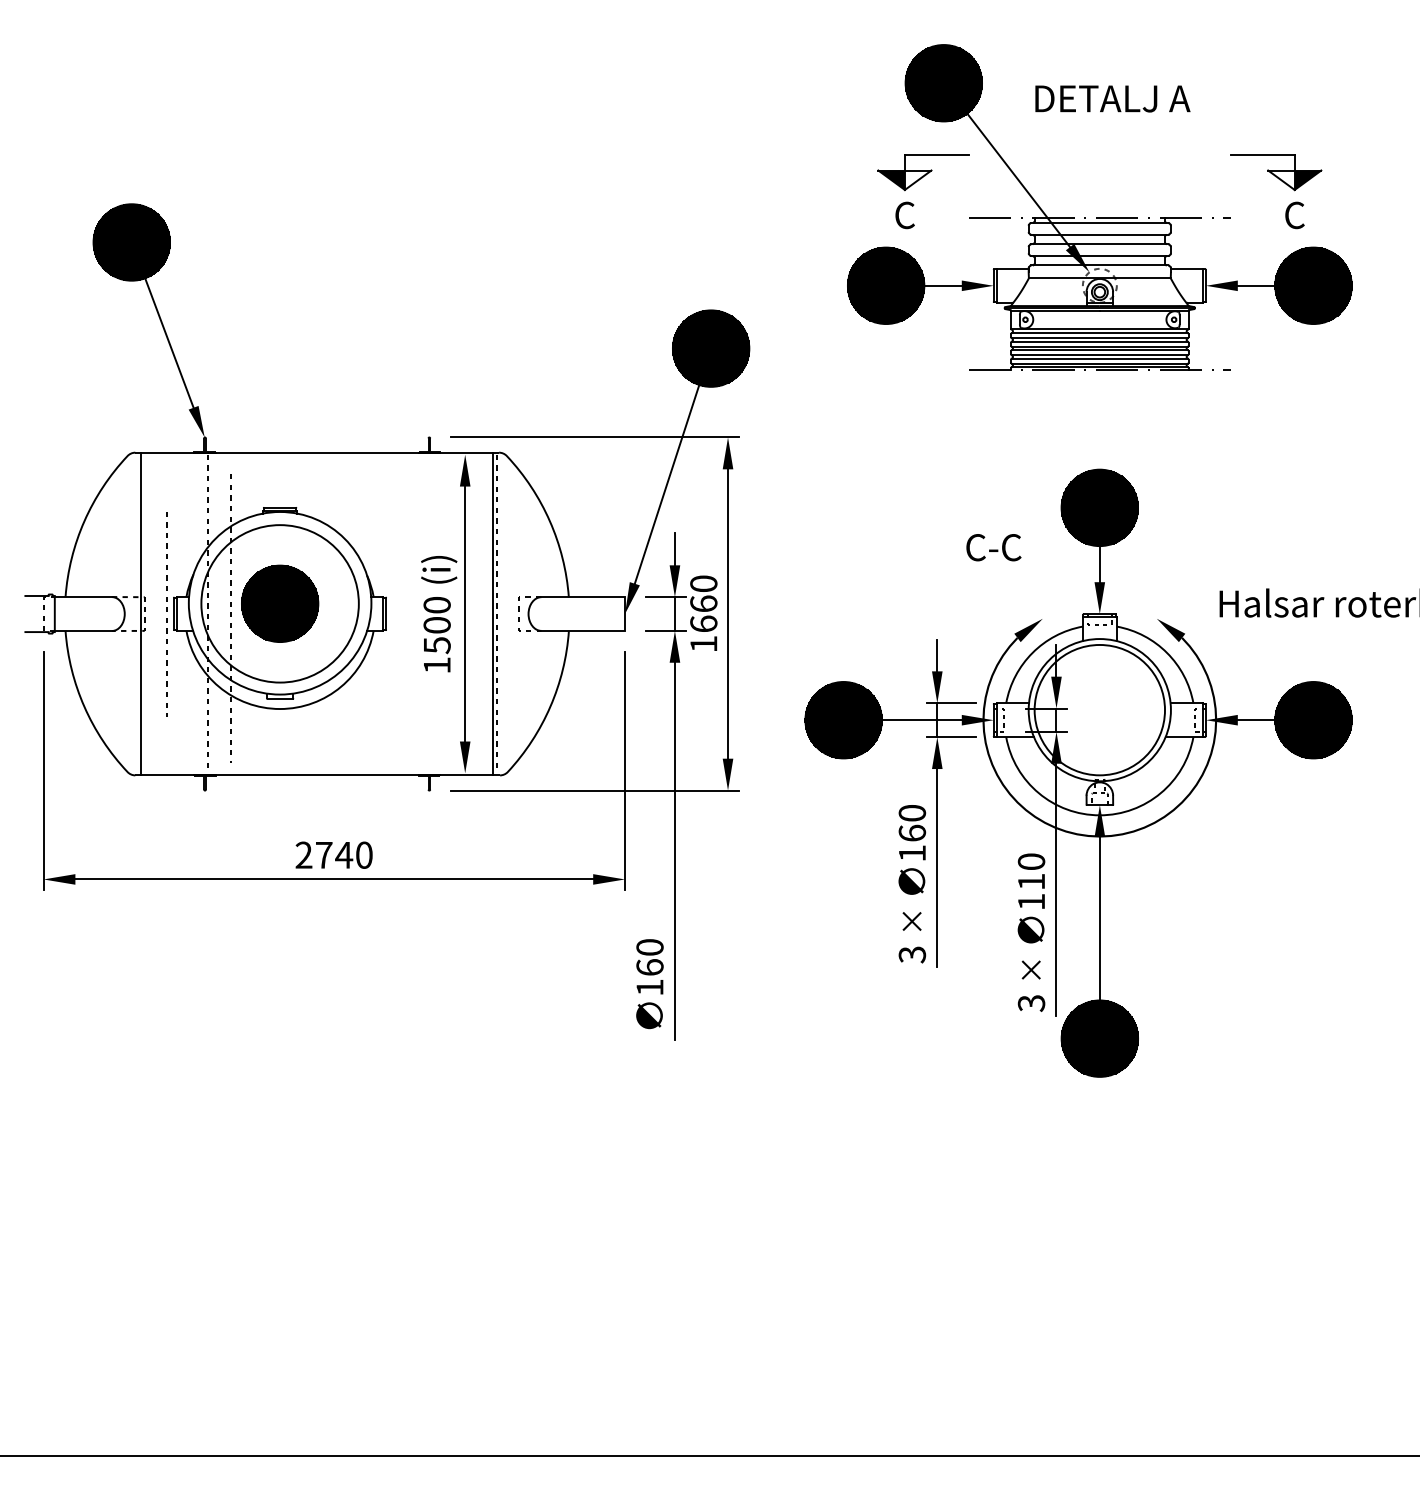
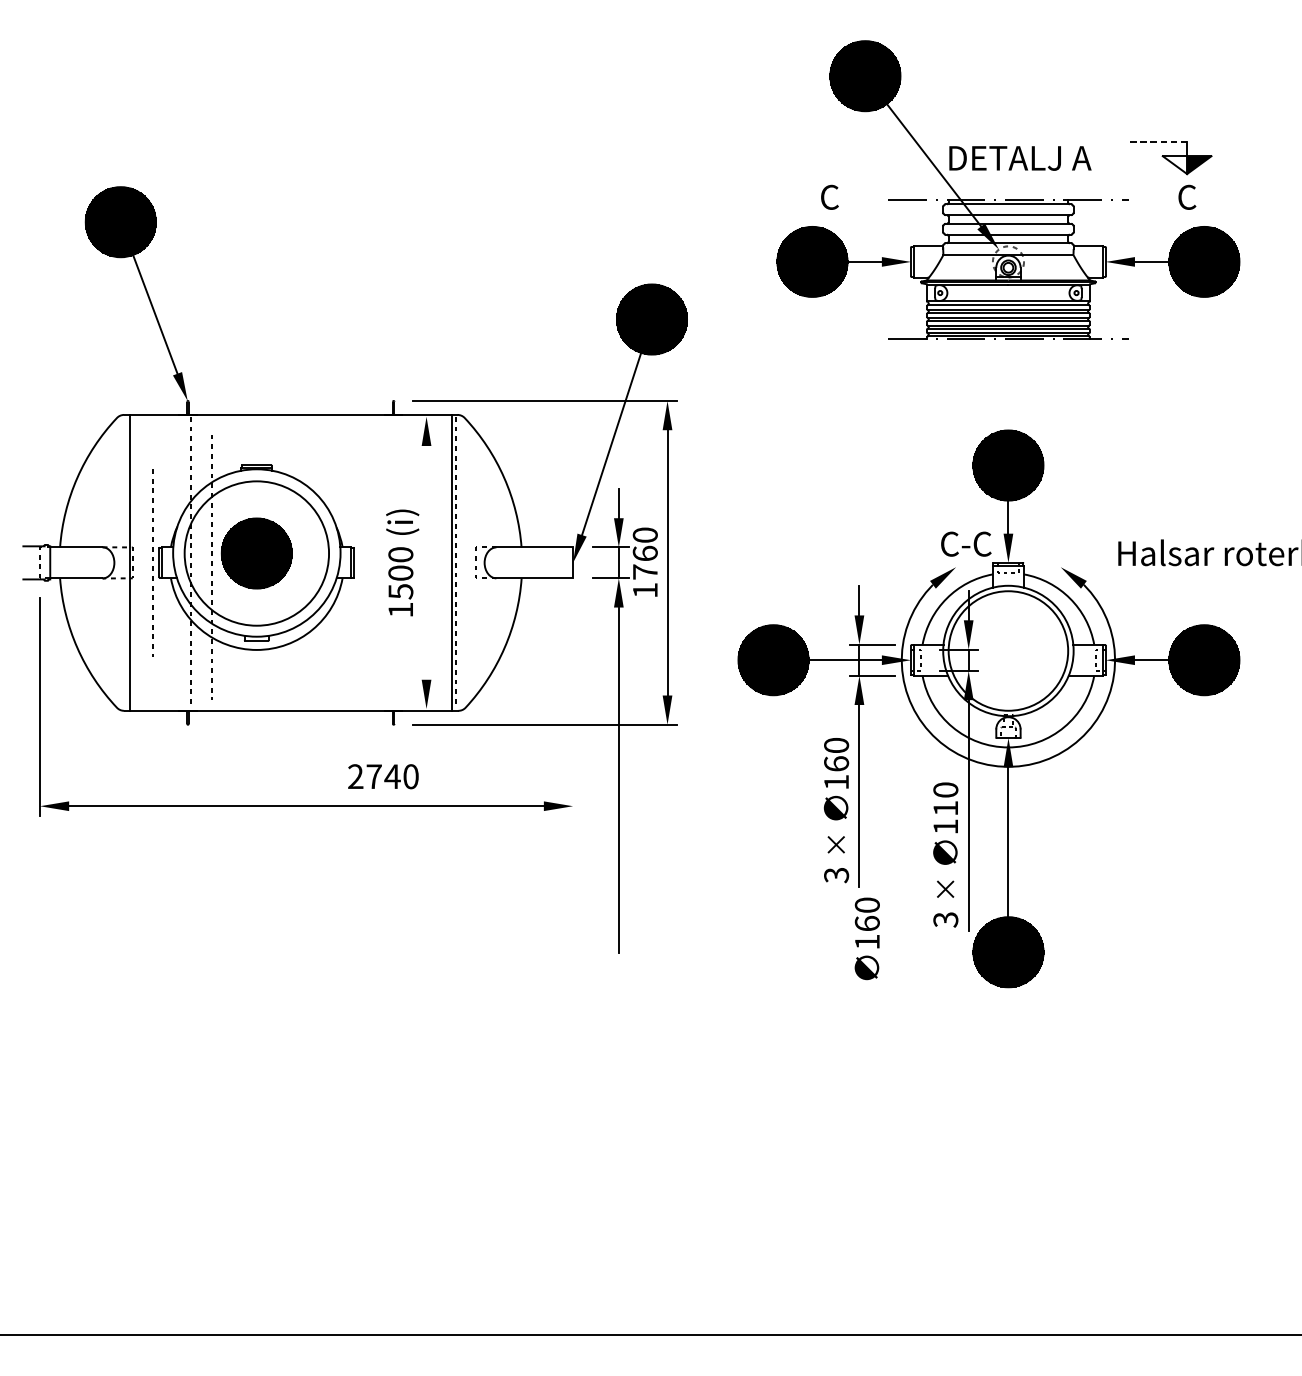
text: (1112, 98) -> (1020, 158), moved
line: (1262, 154) -> (1157, 141), solid -> dashed
part: (923, 172) -> (846, 158), removed
text: (993, 547) -> (965, 544), moved
line: (465, 613) -> (426, 562), removed
text: (703, 623) -> (645, 571), 1660 -> 1760
line: (625, 771) -> (573, 707), removed
text: (333, 854) -> (382, 776), moved
text: (649, 984) -> (866, 939), moved

